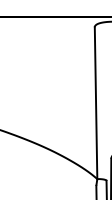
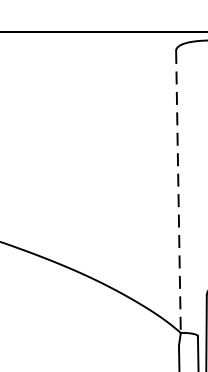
line: (96, 103) -> (179, 192), solid -> dashed

